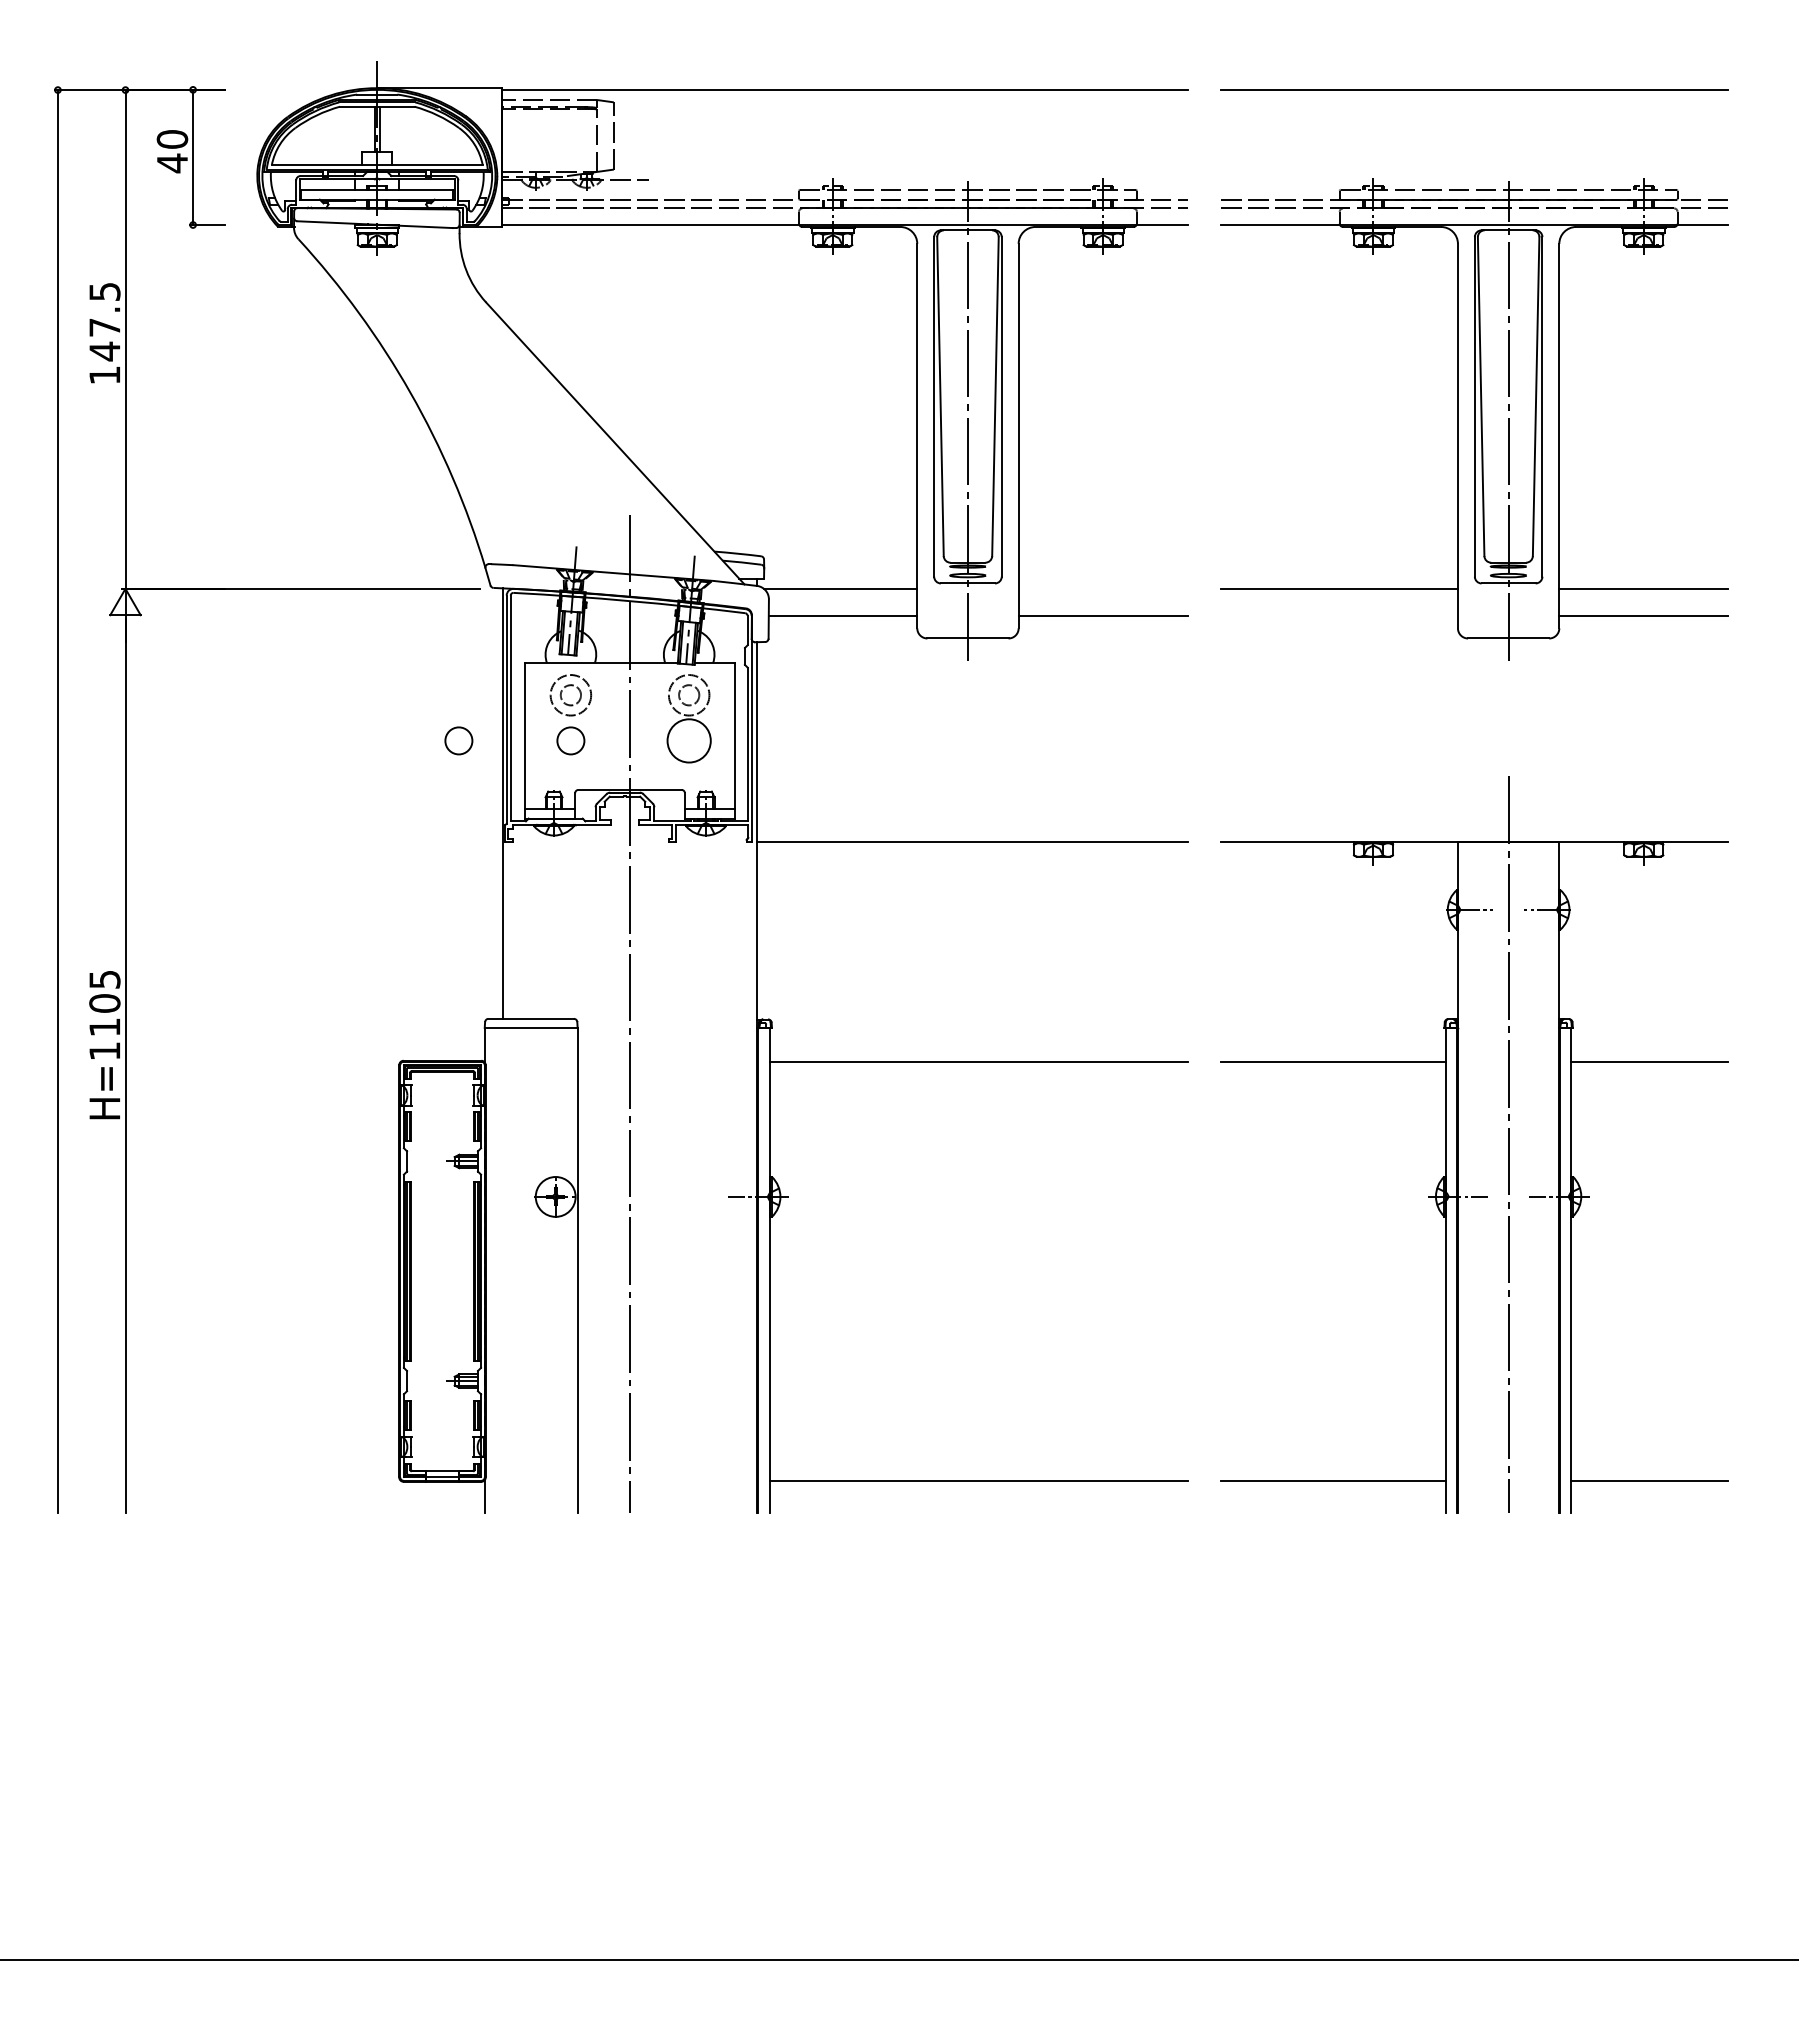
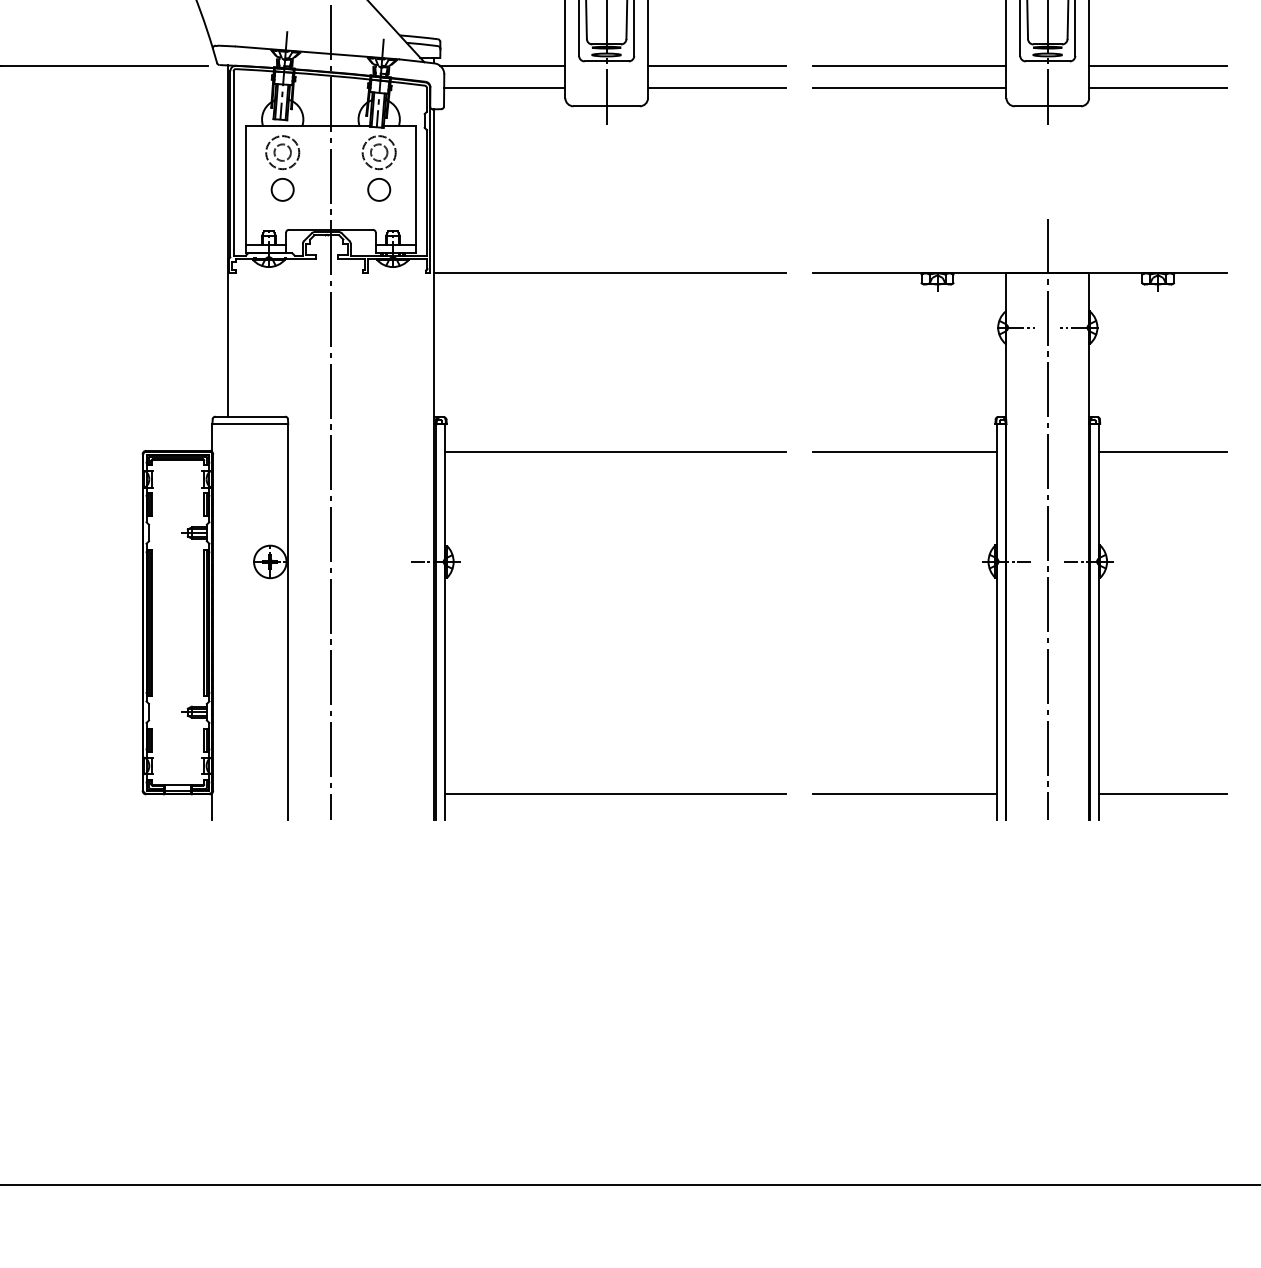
line: (1102, 588) -> (716, 65), added
line: (1339, 615) -> (909, 87), added
circle: (458, 740) -> (190, 189), removed
circle: (688, 740) -> (378, 189), size x0.62

